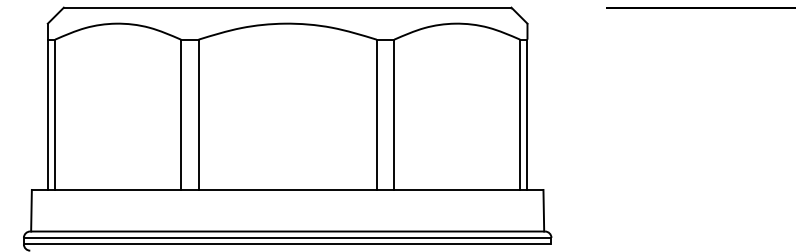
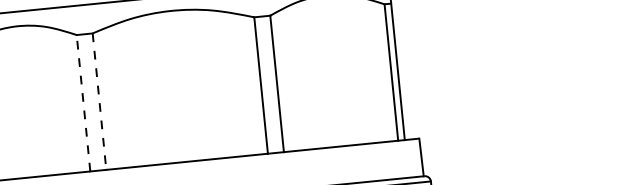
line: (181, 114) -> (83, 102), solid -> dashed
line: (198, 115) -> (99, 102), solid -> dashed

